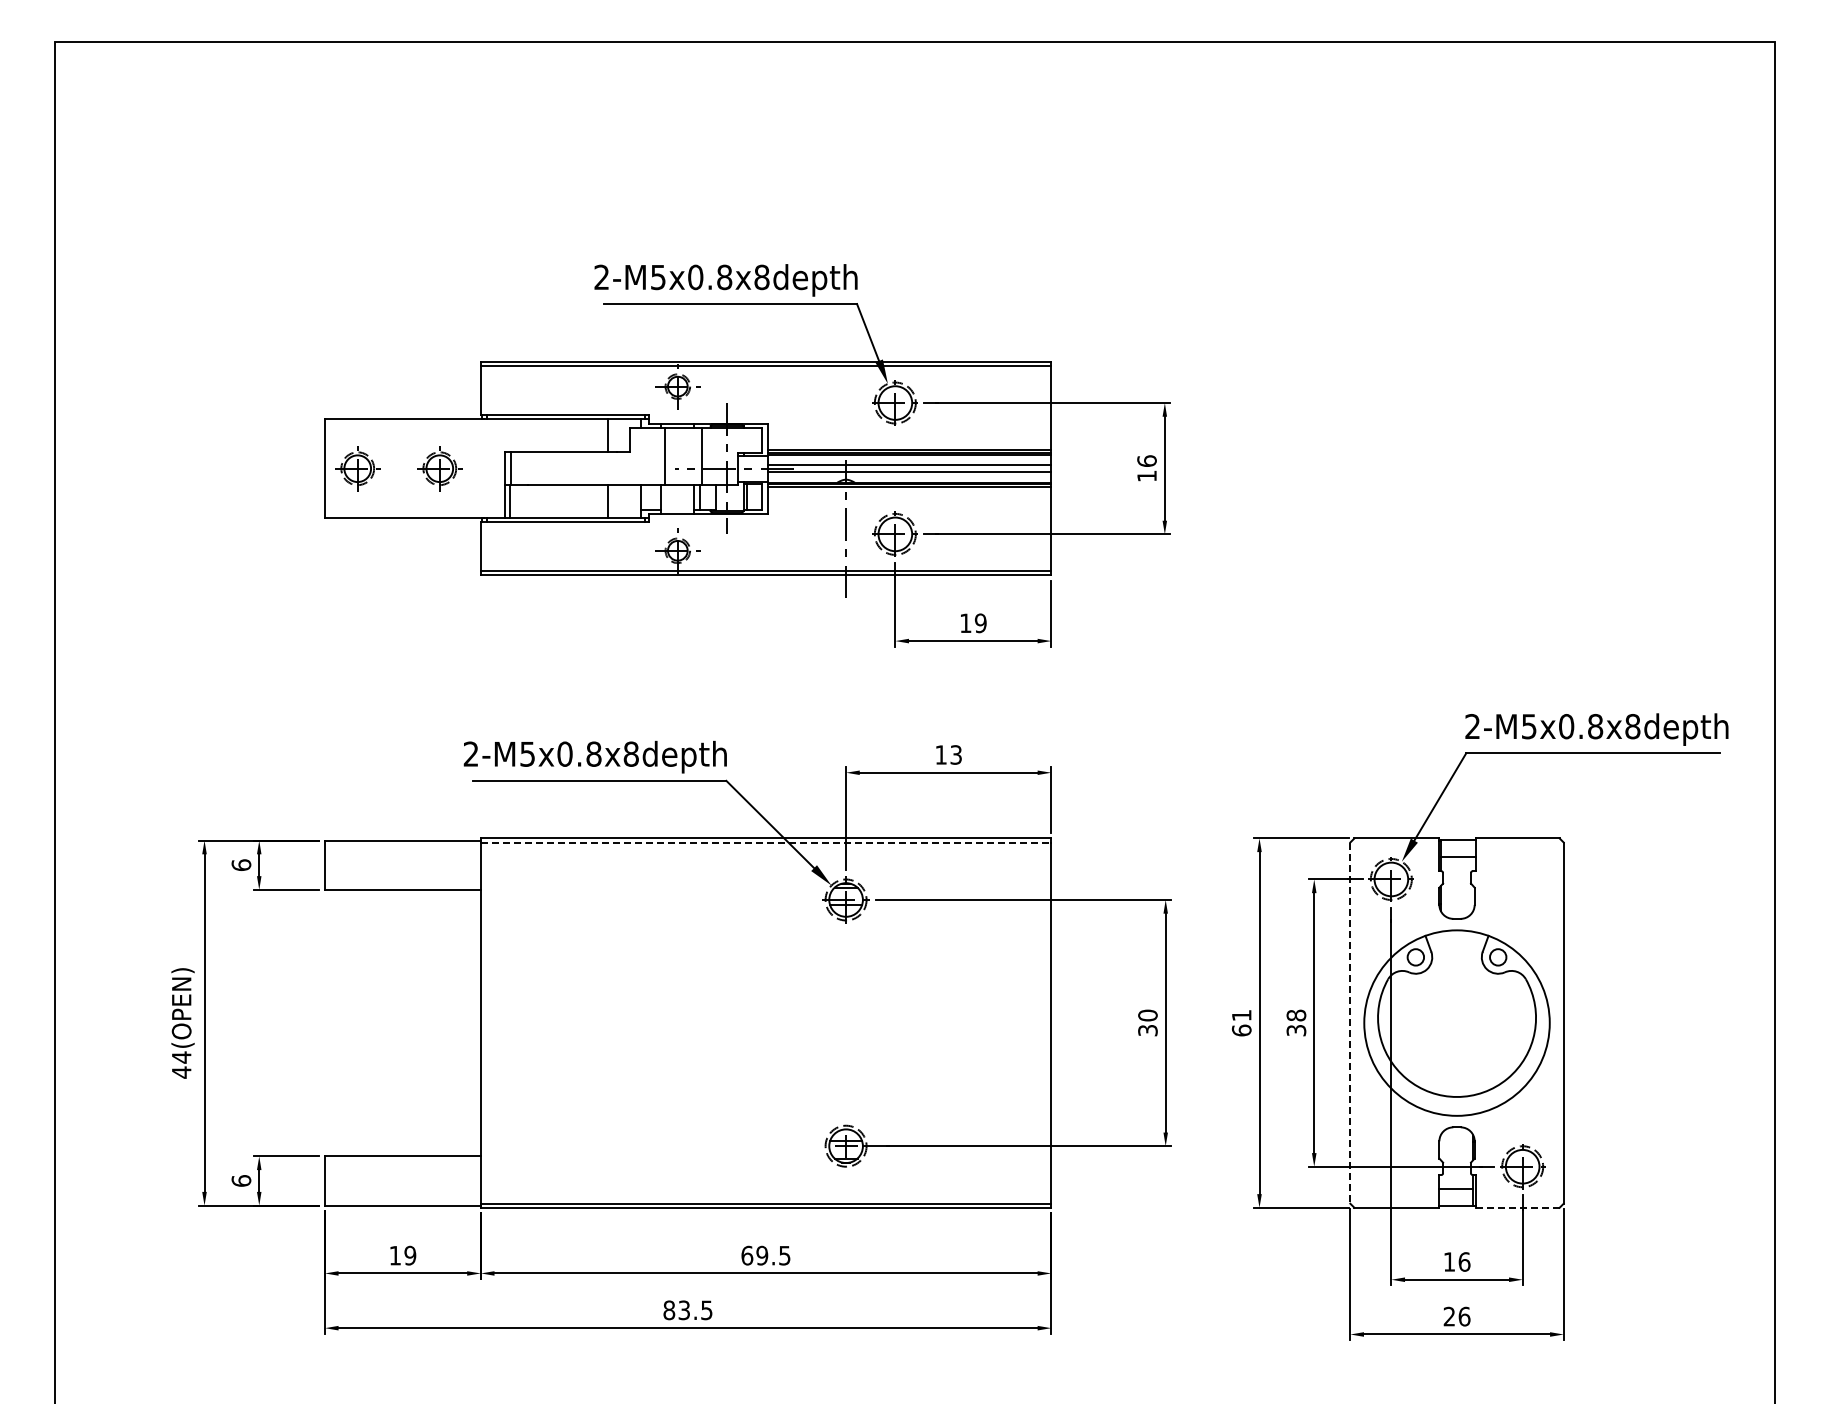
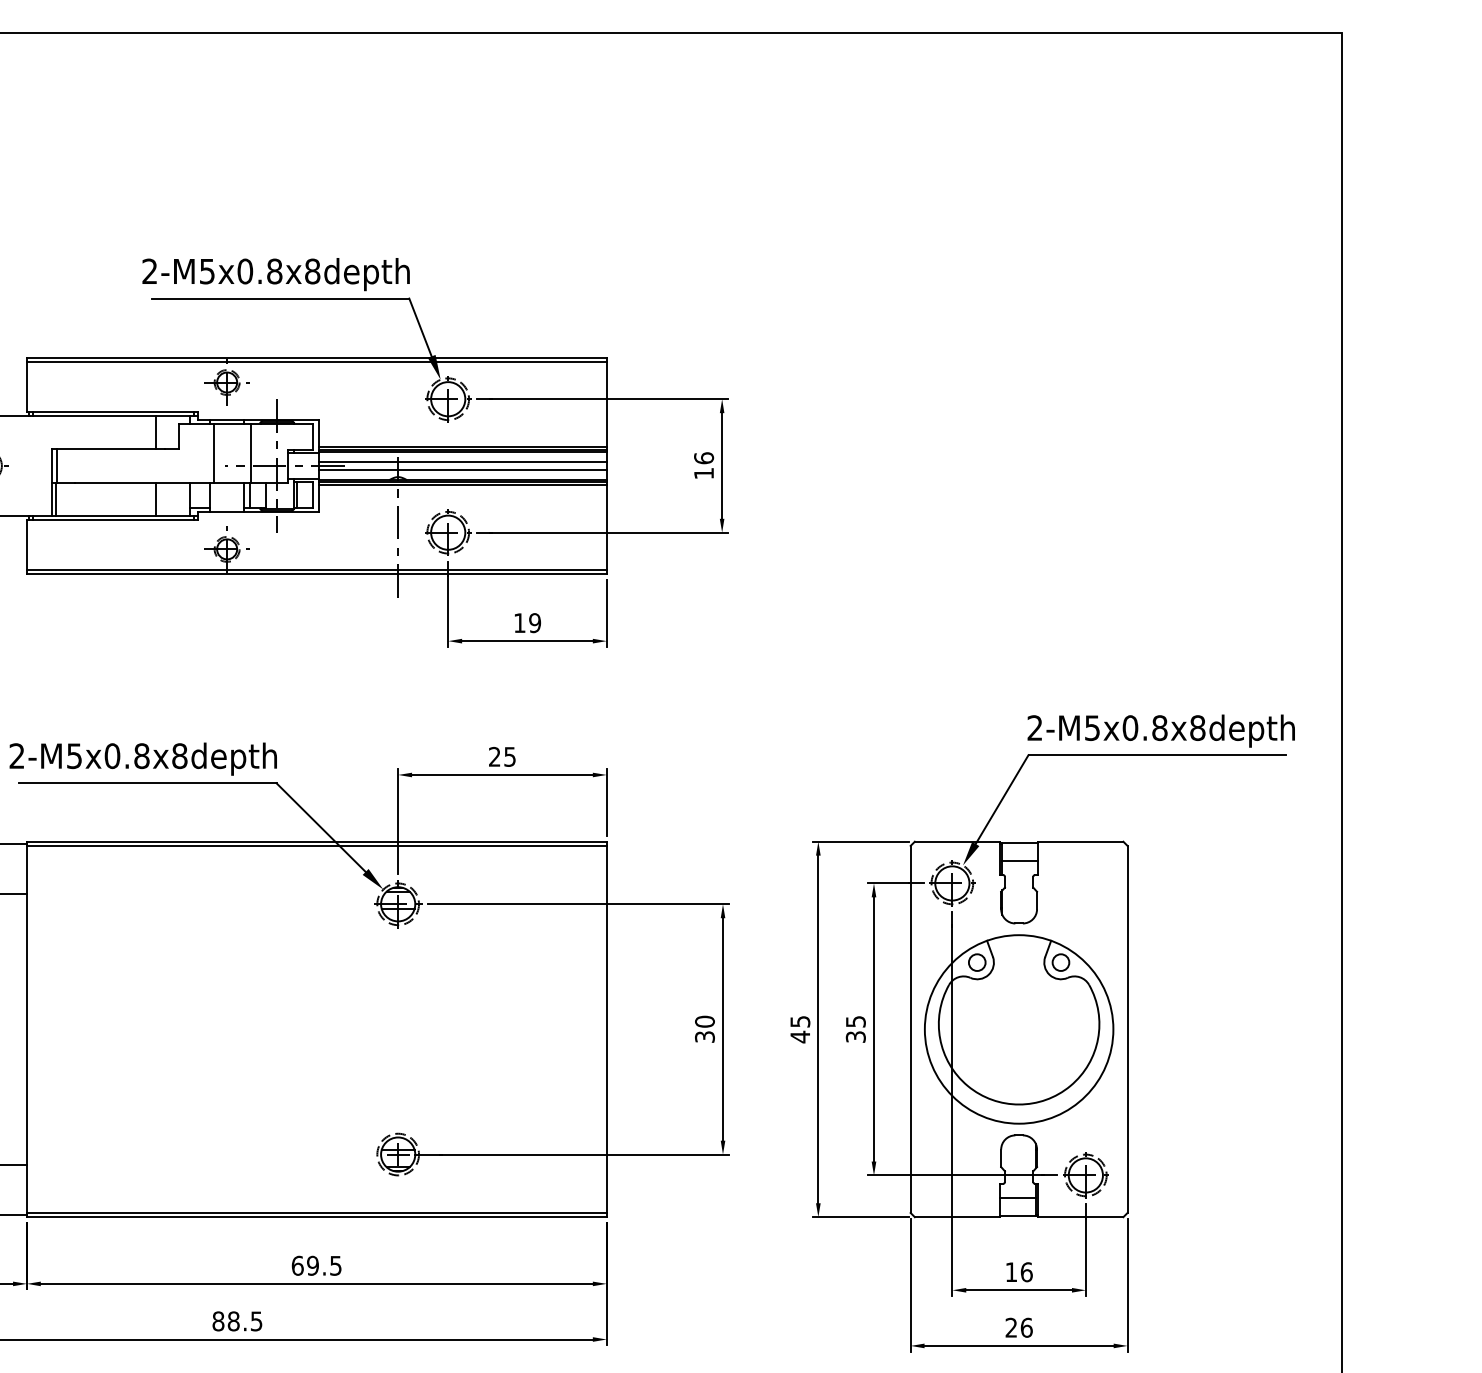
text: (948, 754) -> (502, 756), 13 -> 25
line: (766, 842) -> (317, 845), dashed -> solid
text: (1296, 1015) -> (855, 1021), 38 -> 35
text: (1241, 1023) -> (800, 1029), 61 -> 45
line: (1350, 1023) -> (910, 1029), dashed -> solid
line: (1518, 1207) -> (1081, 1216), dashed -> solid
text: (684, 1310) -> (233, 1321), 83.5 -> 88.5

